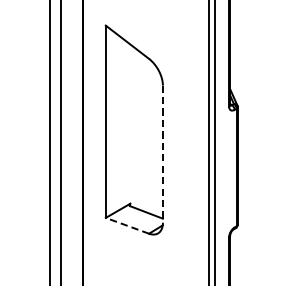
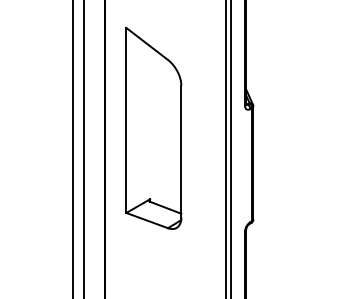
line: (163, 154) -> (181, 151), dashed -> solid
line: (126, 225) -> (146, 220), dashed -> solid

